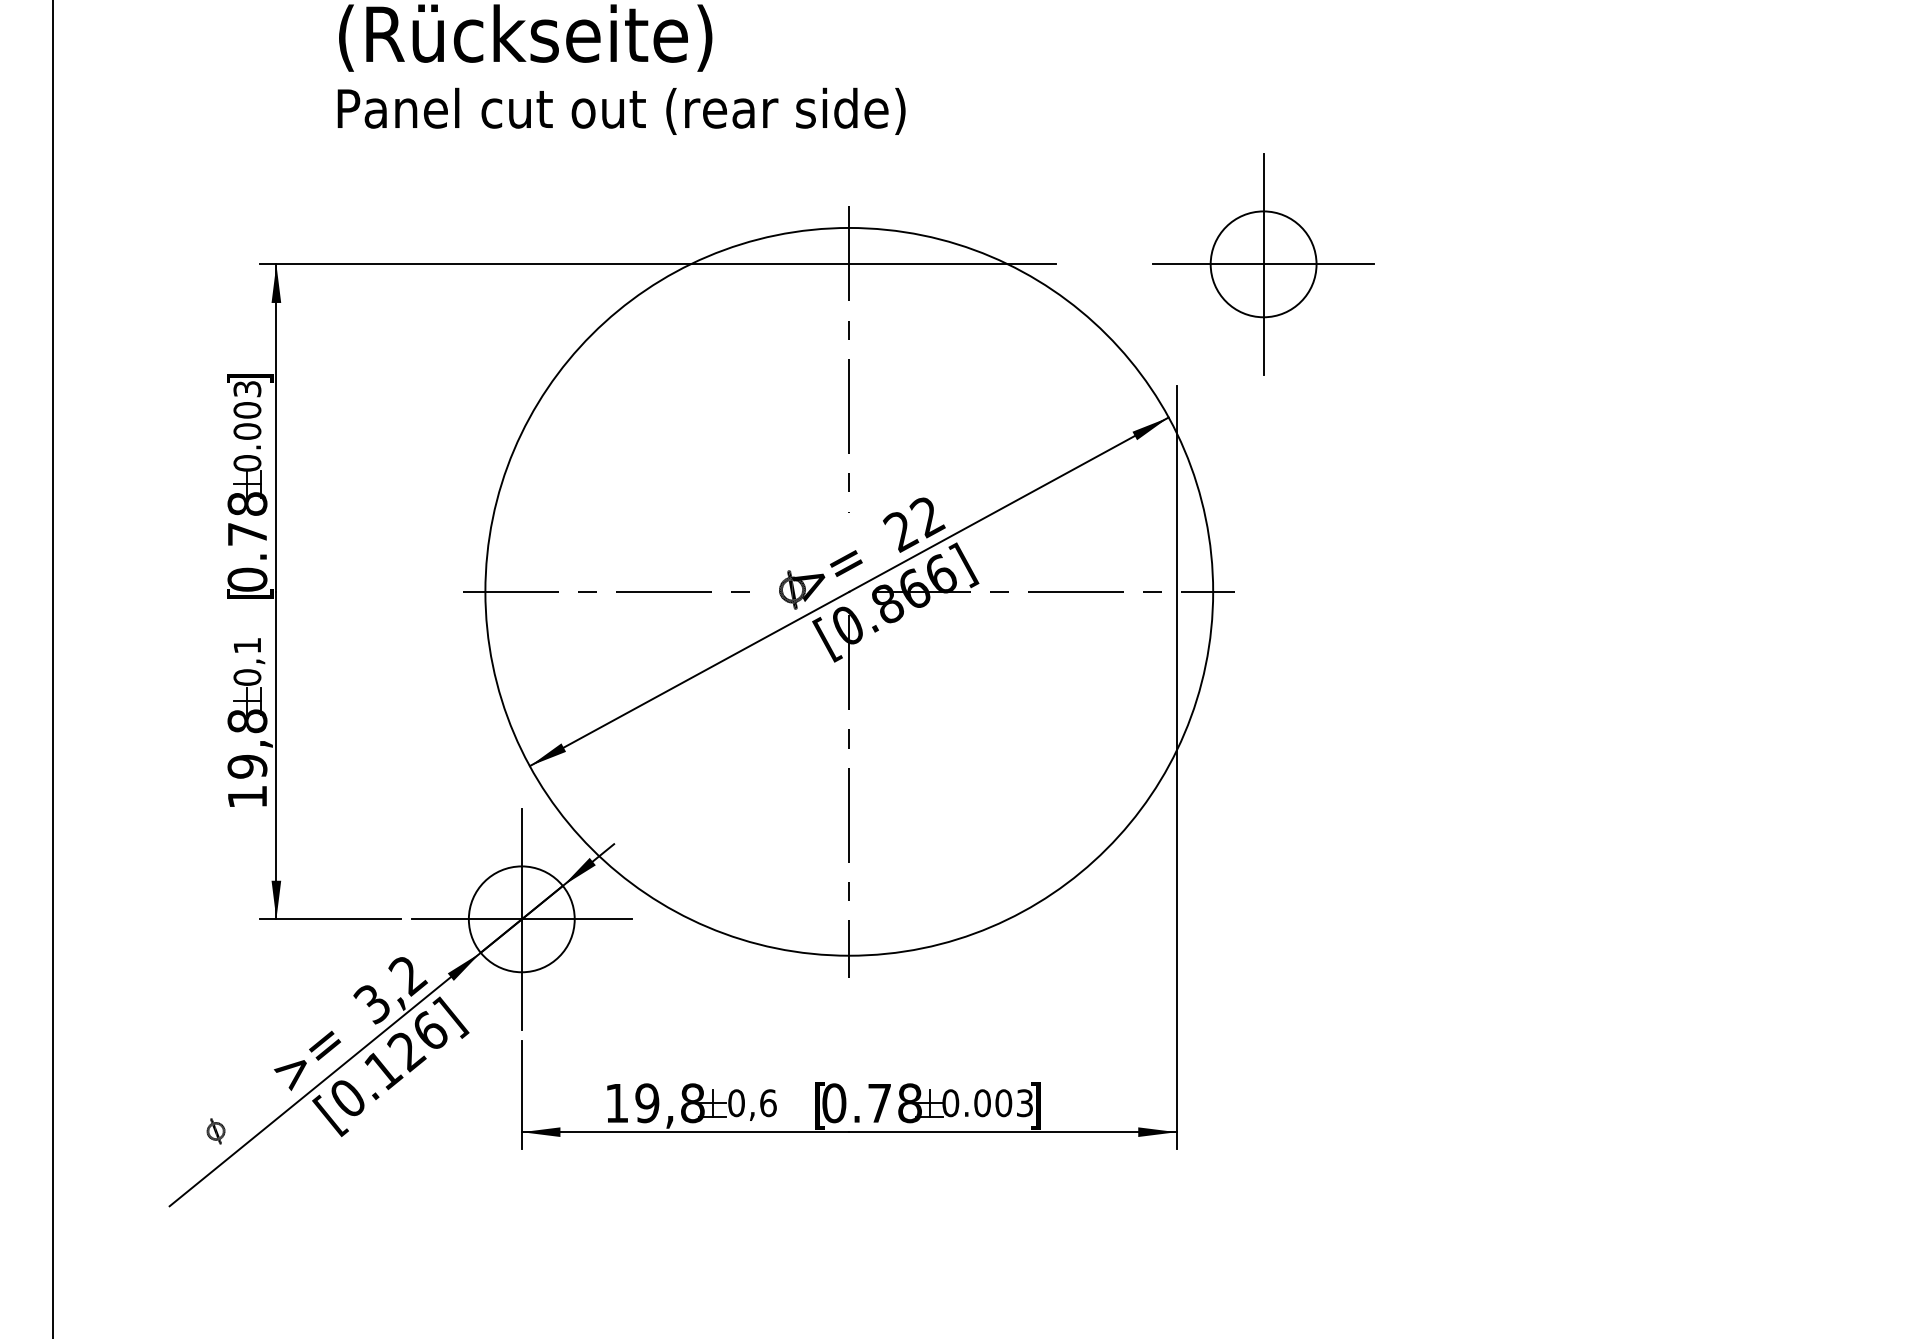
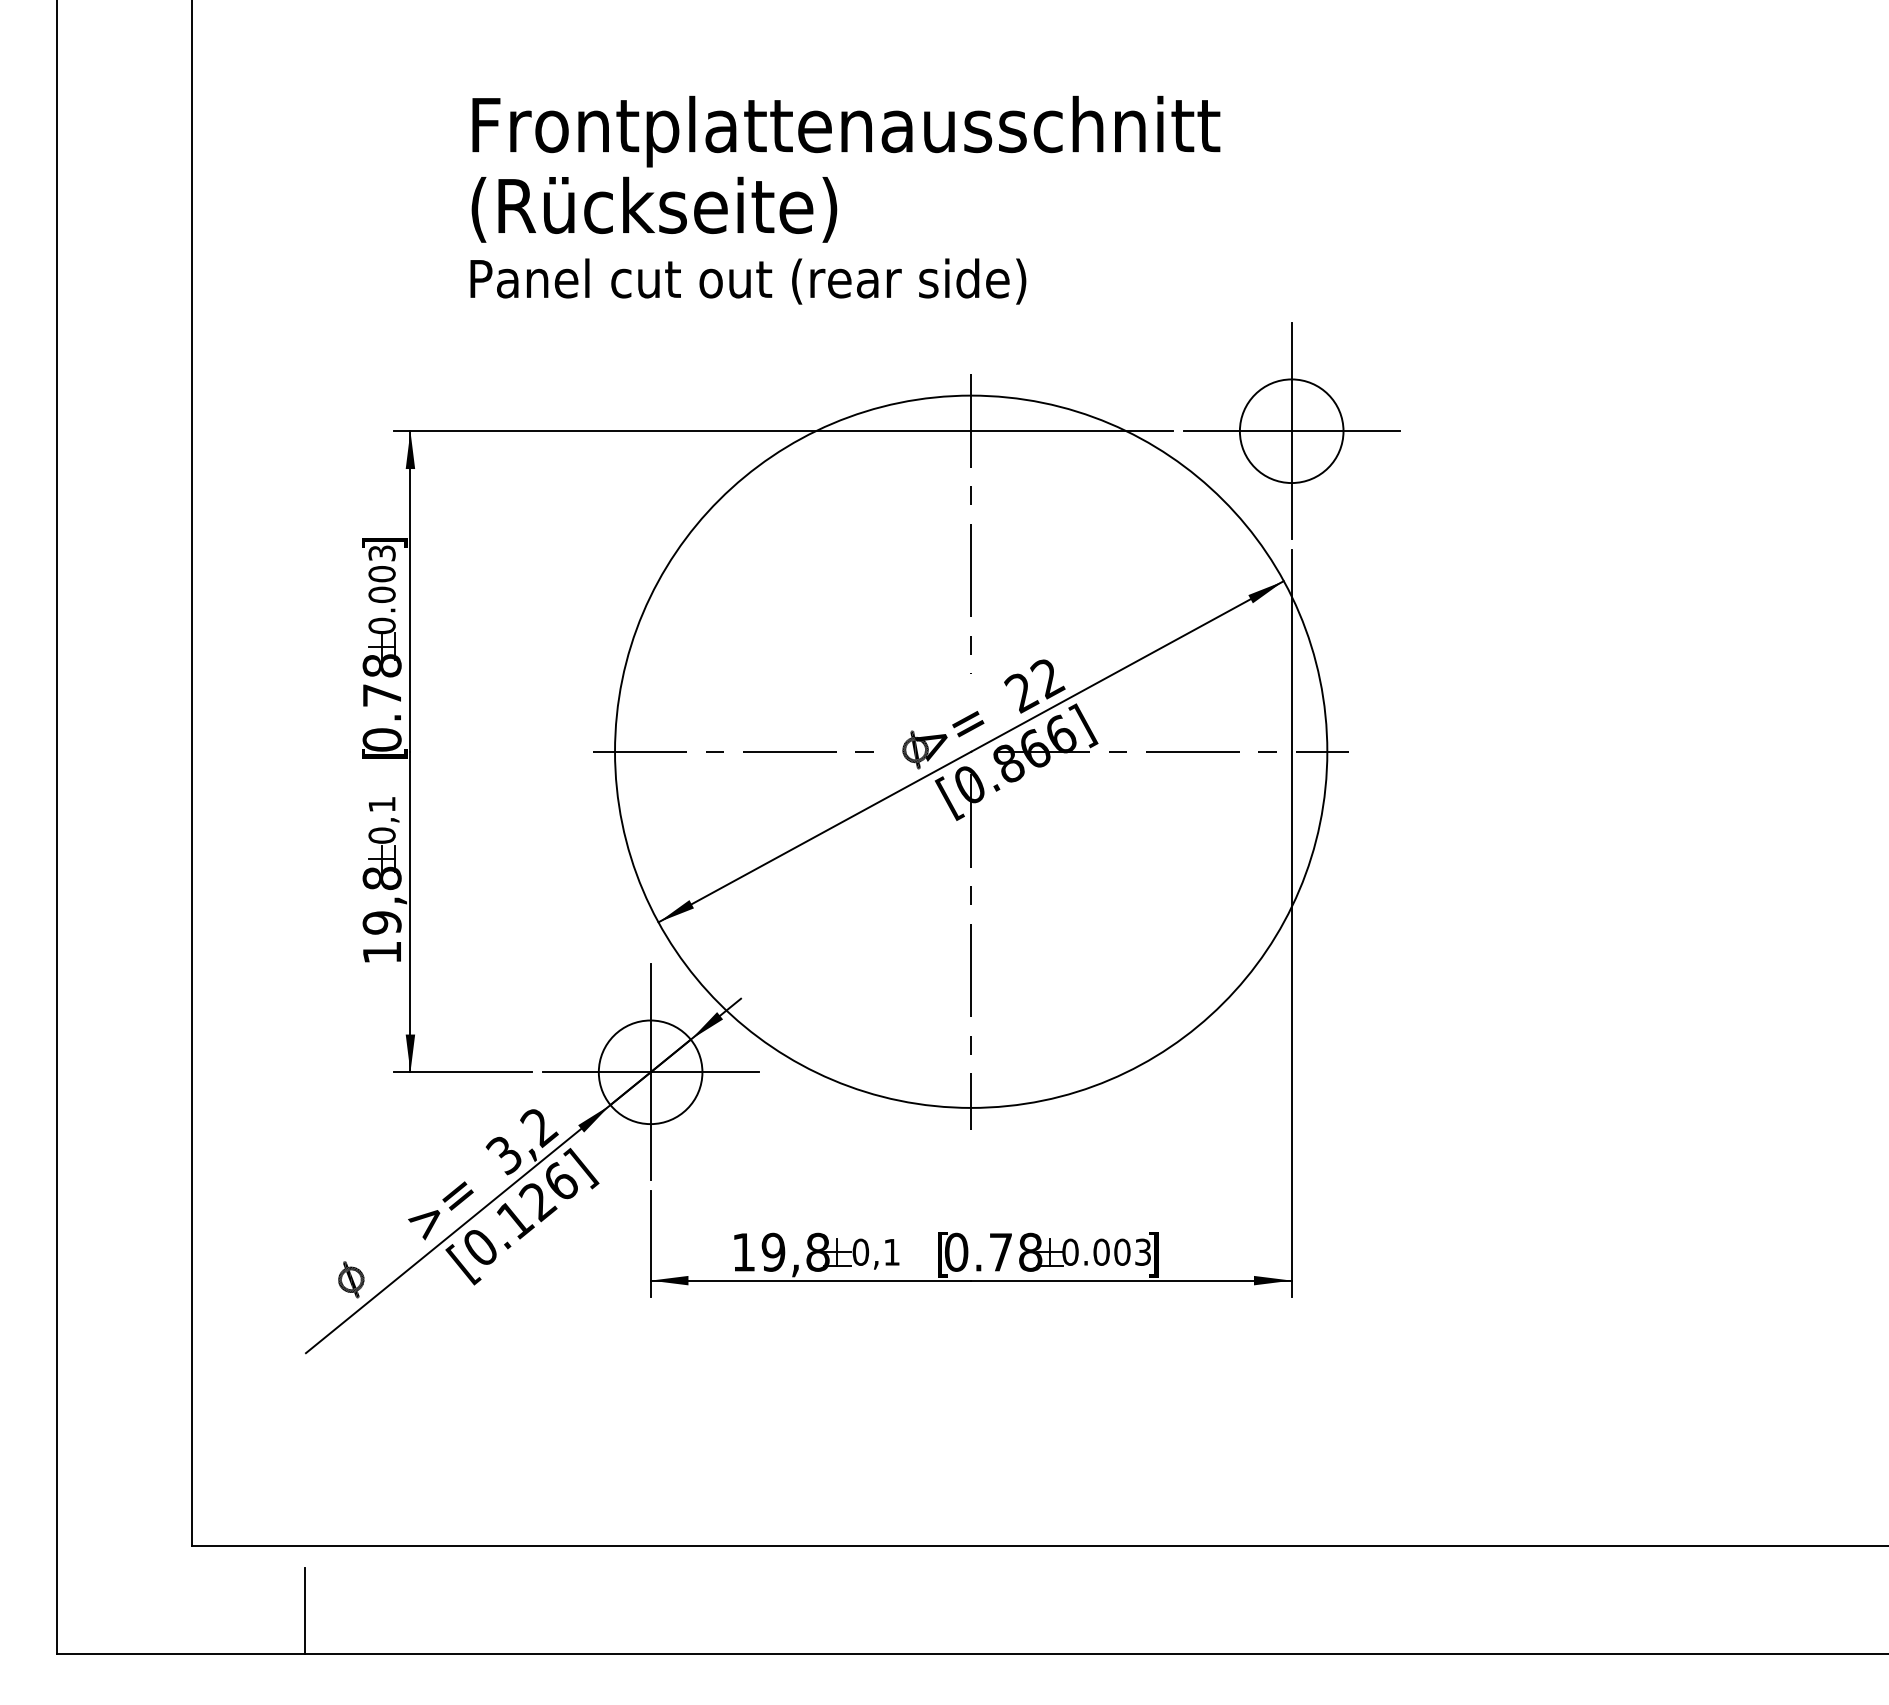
part: (1263, 263) -> (1291, 430), moved
text: (768, 1102) -> (892, 1251), 0,6 -> 0,1
part: (216, 1131) -> (351, 1279), size x1.43

